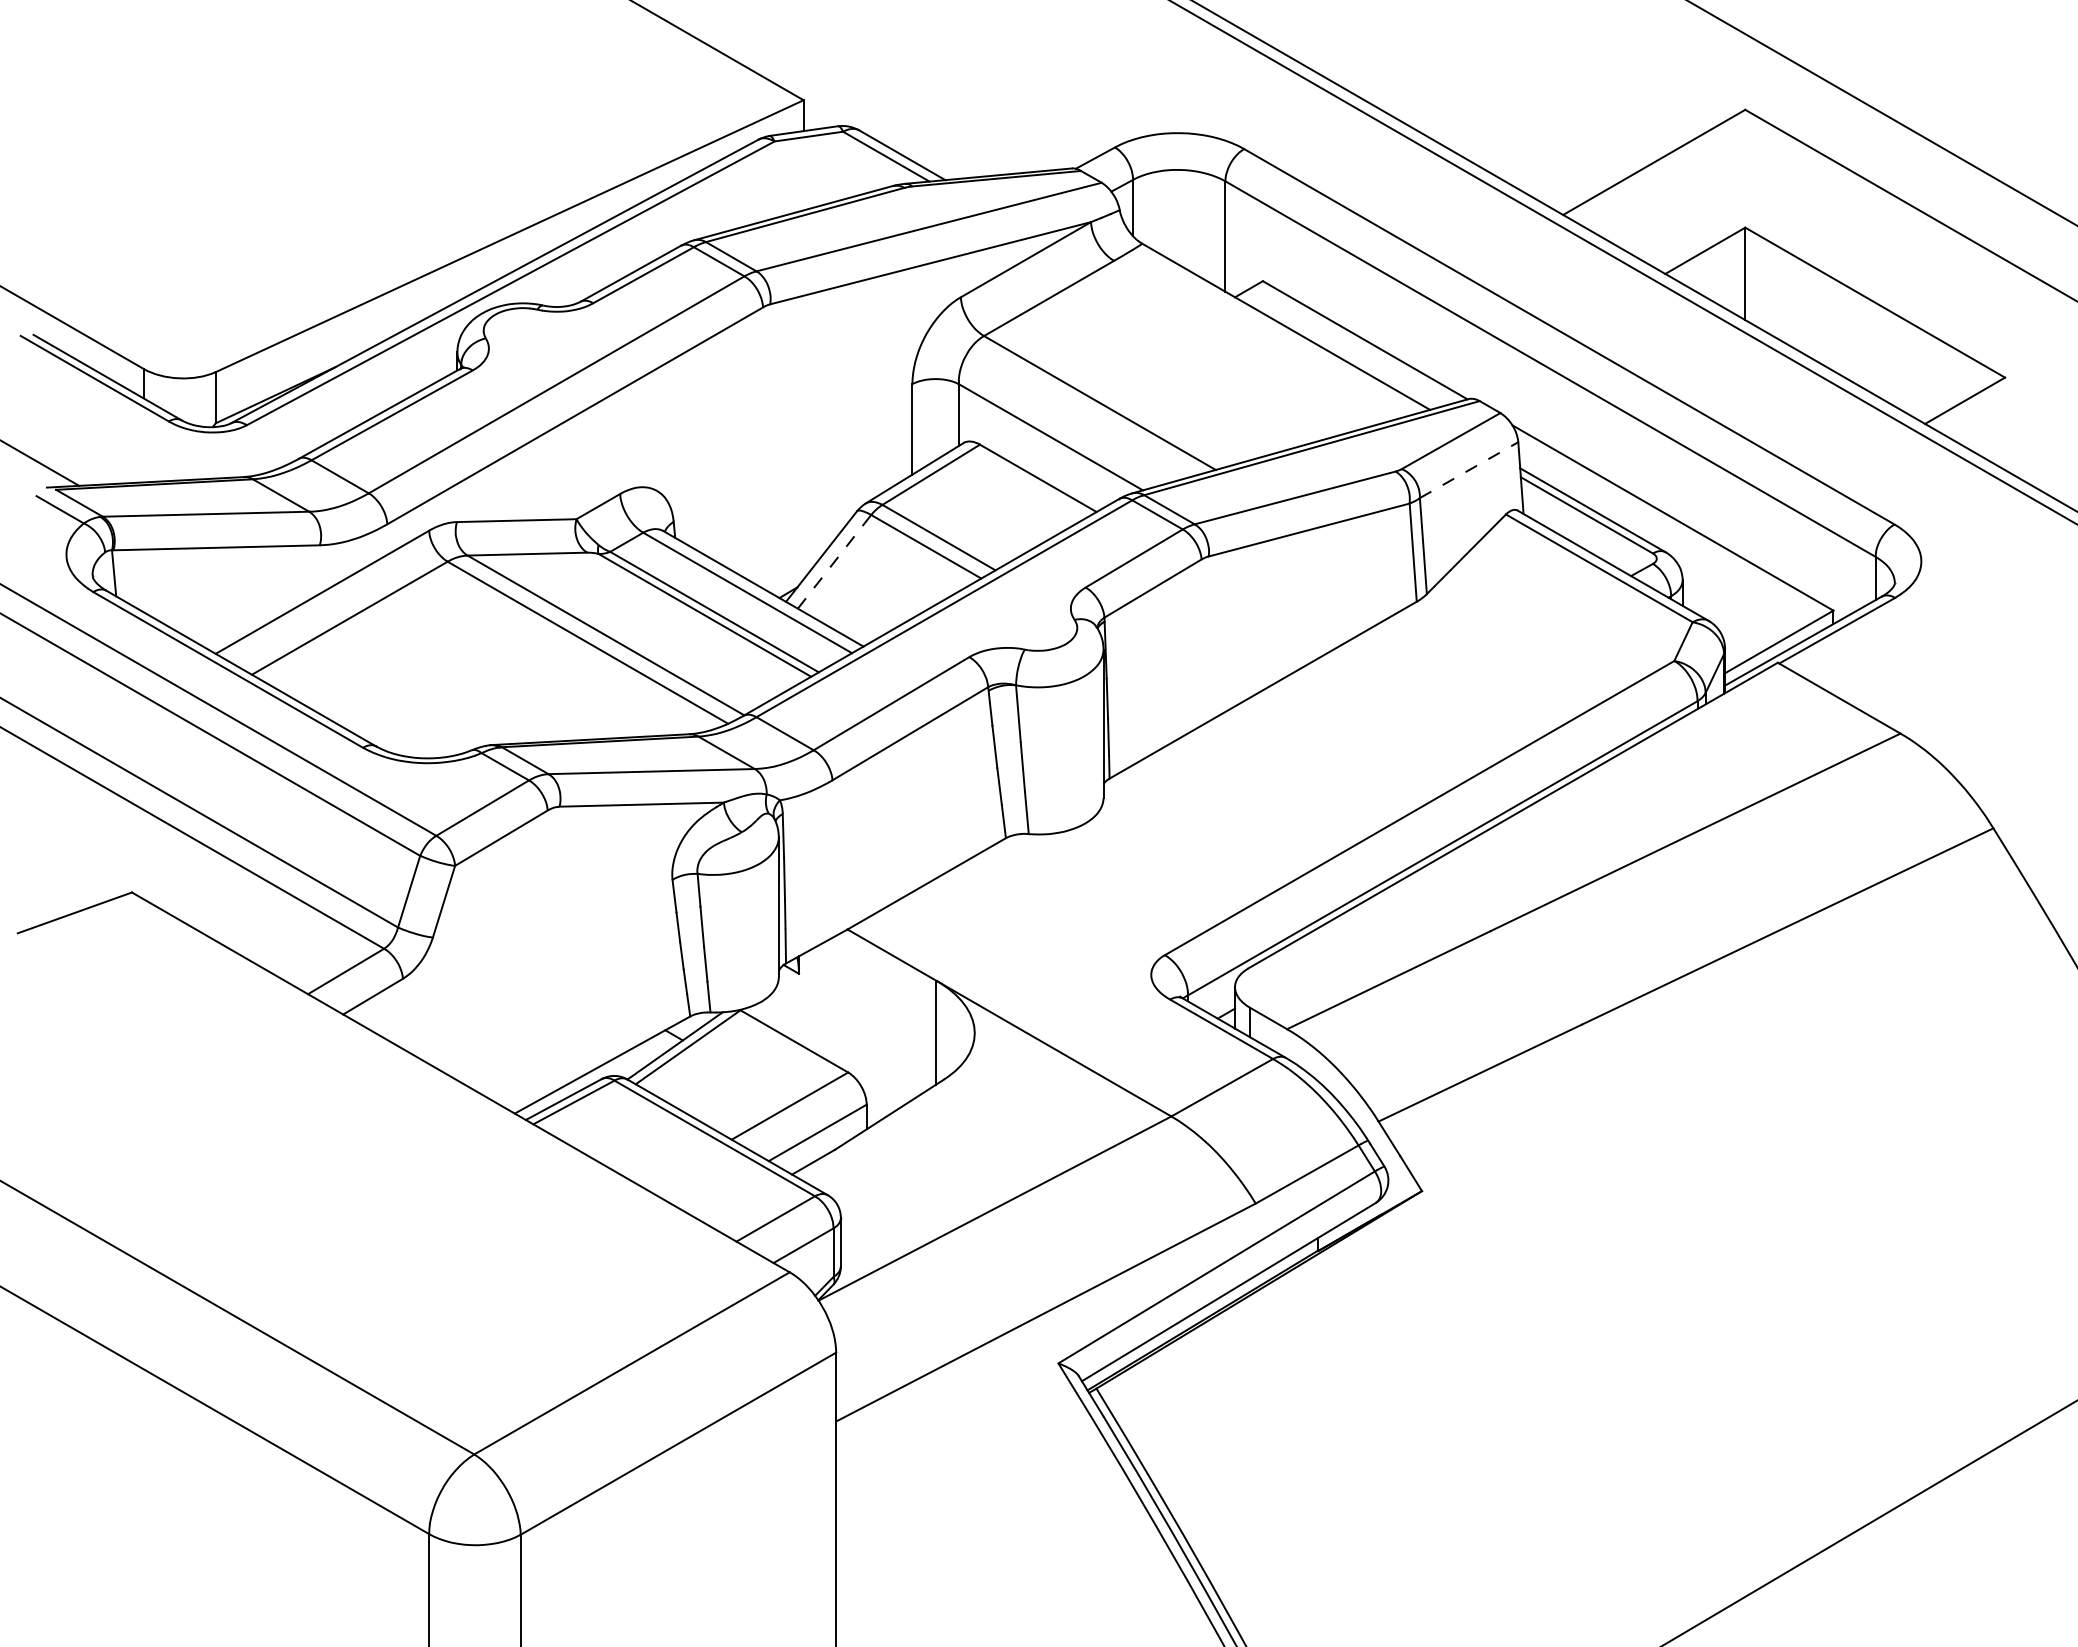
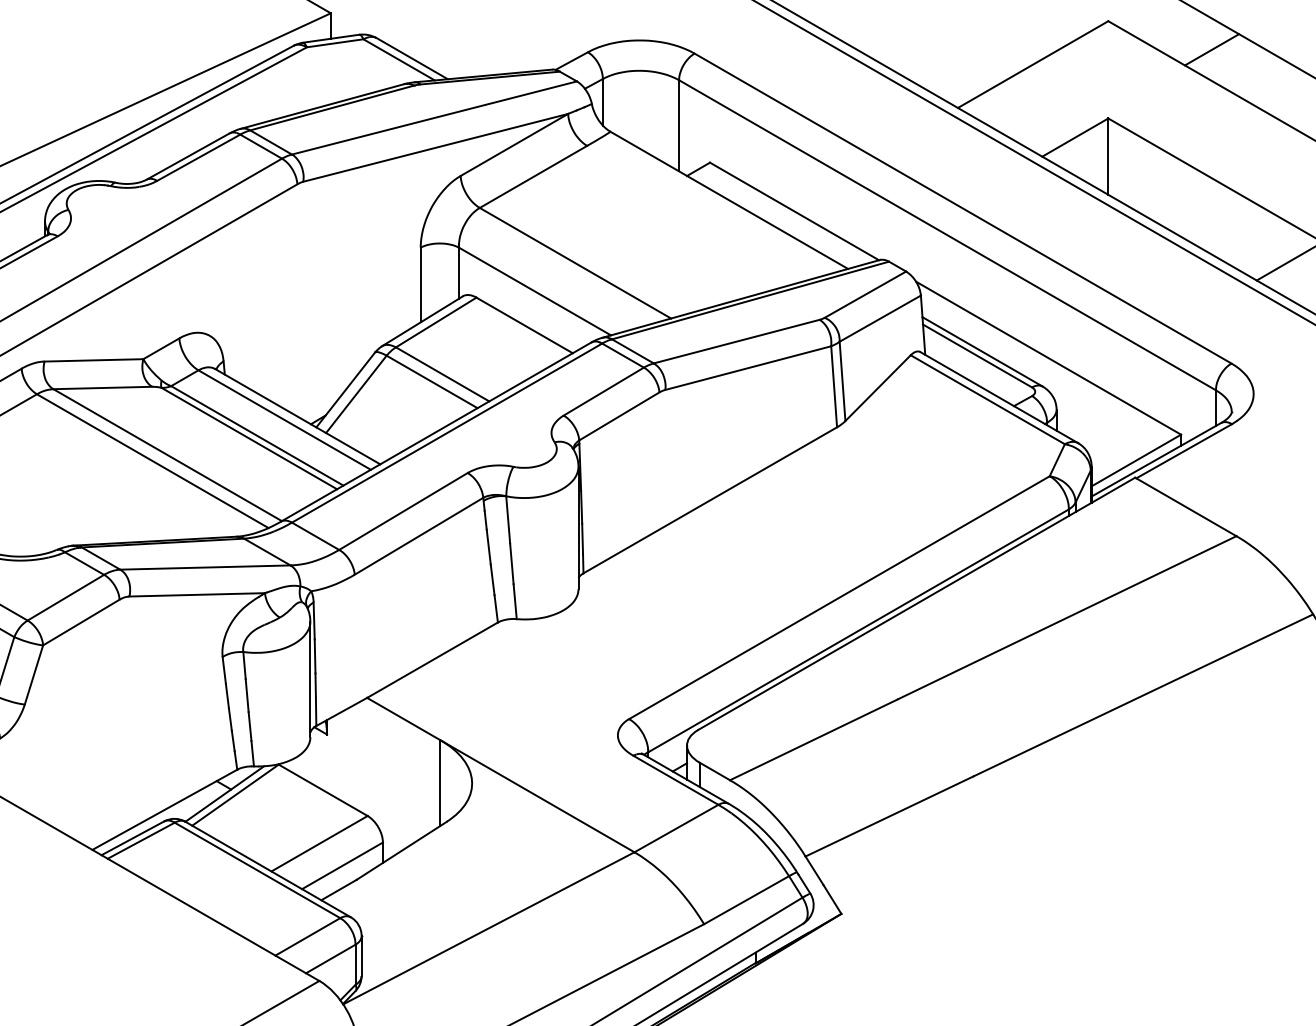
line: (1870, 144) -> (1211, 49), added
line: (1469, 470) -> (880, 318), dashed -> solid
line: (834, 561) -> (356, 394), dashed -> solid

